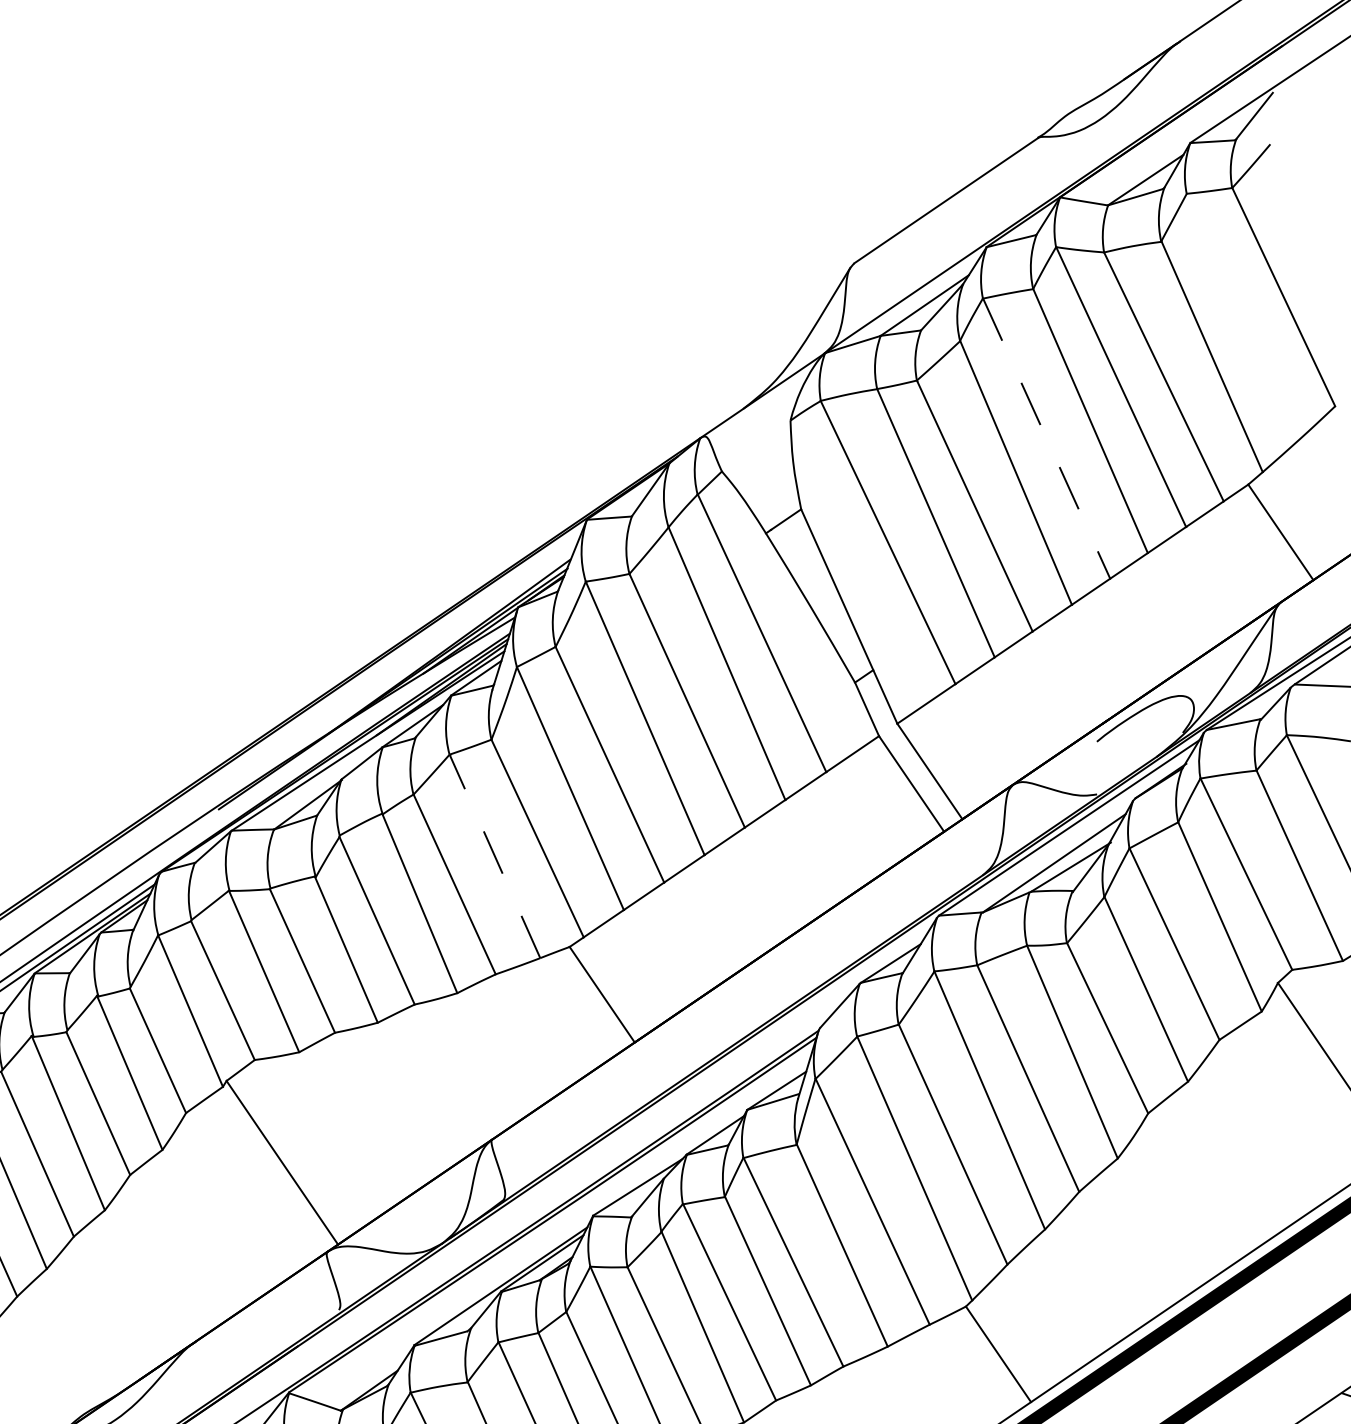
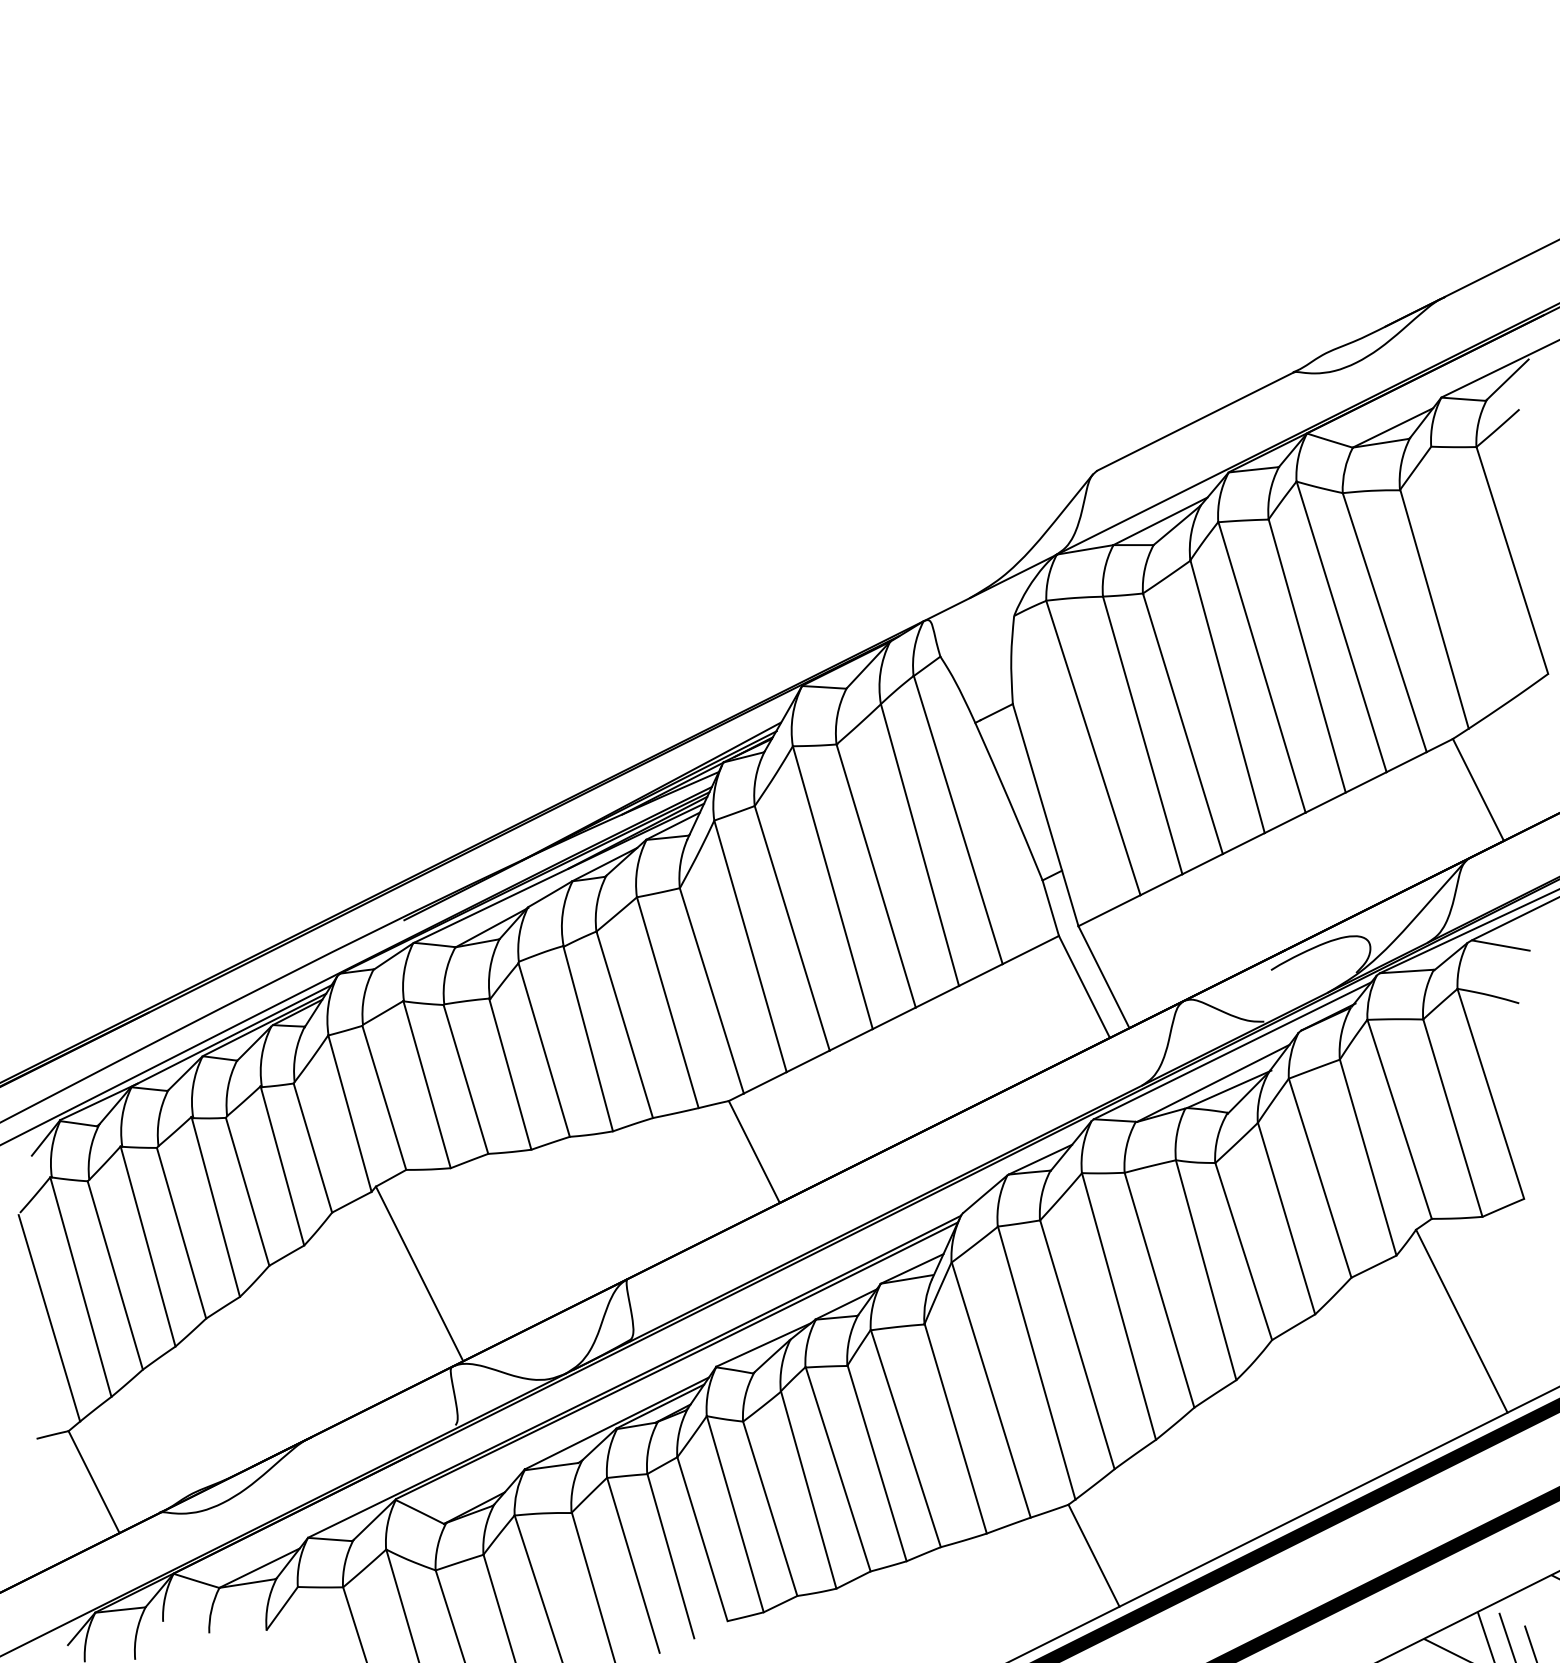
line: (1047, 438) -> (1262, 667), dashed -> solid
line: (494, 856) -> (667, 1002), dashed -> solid

